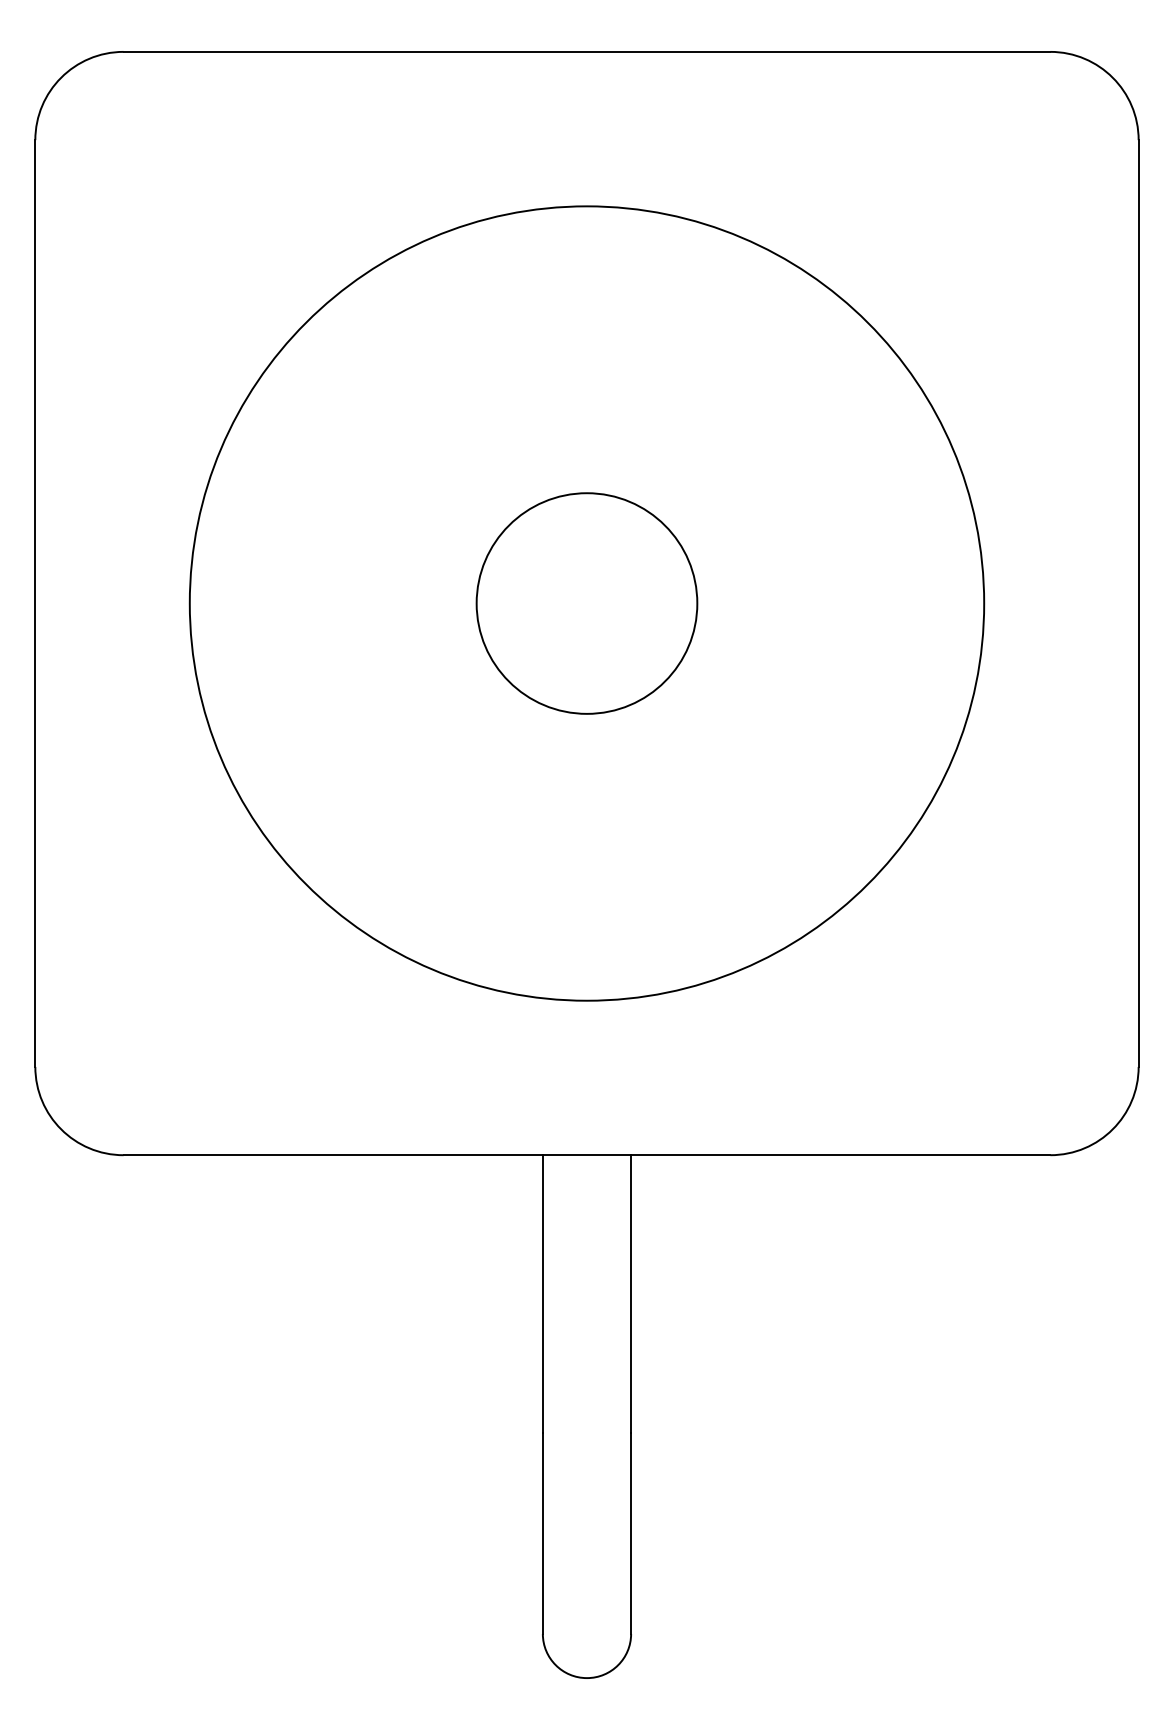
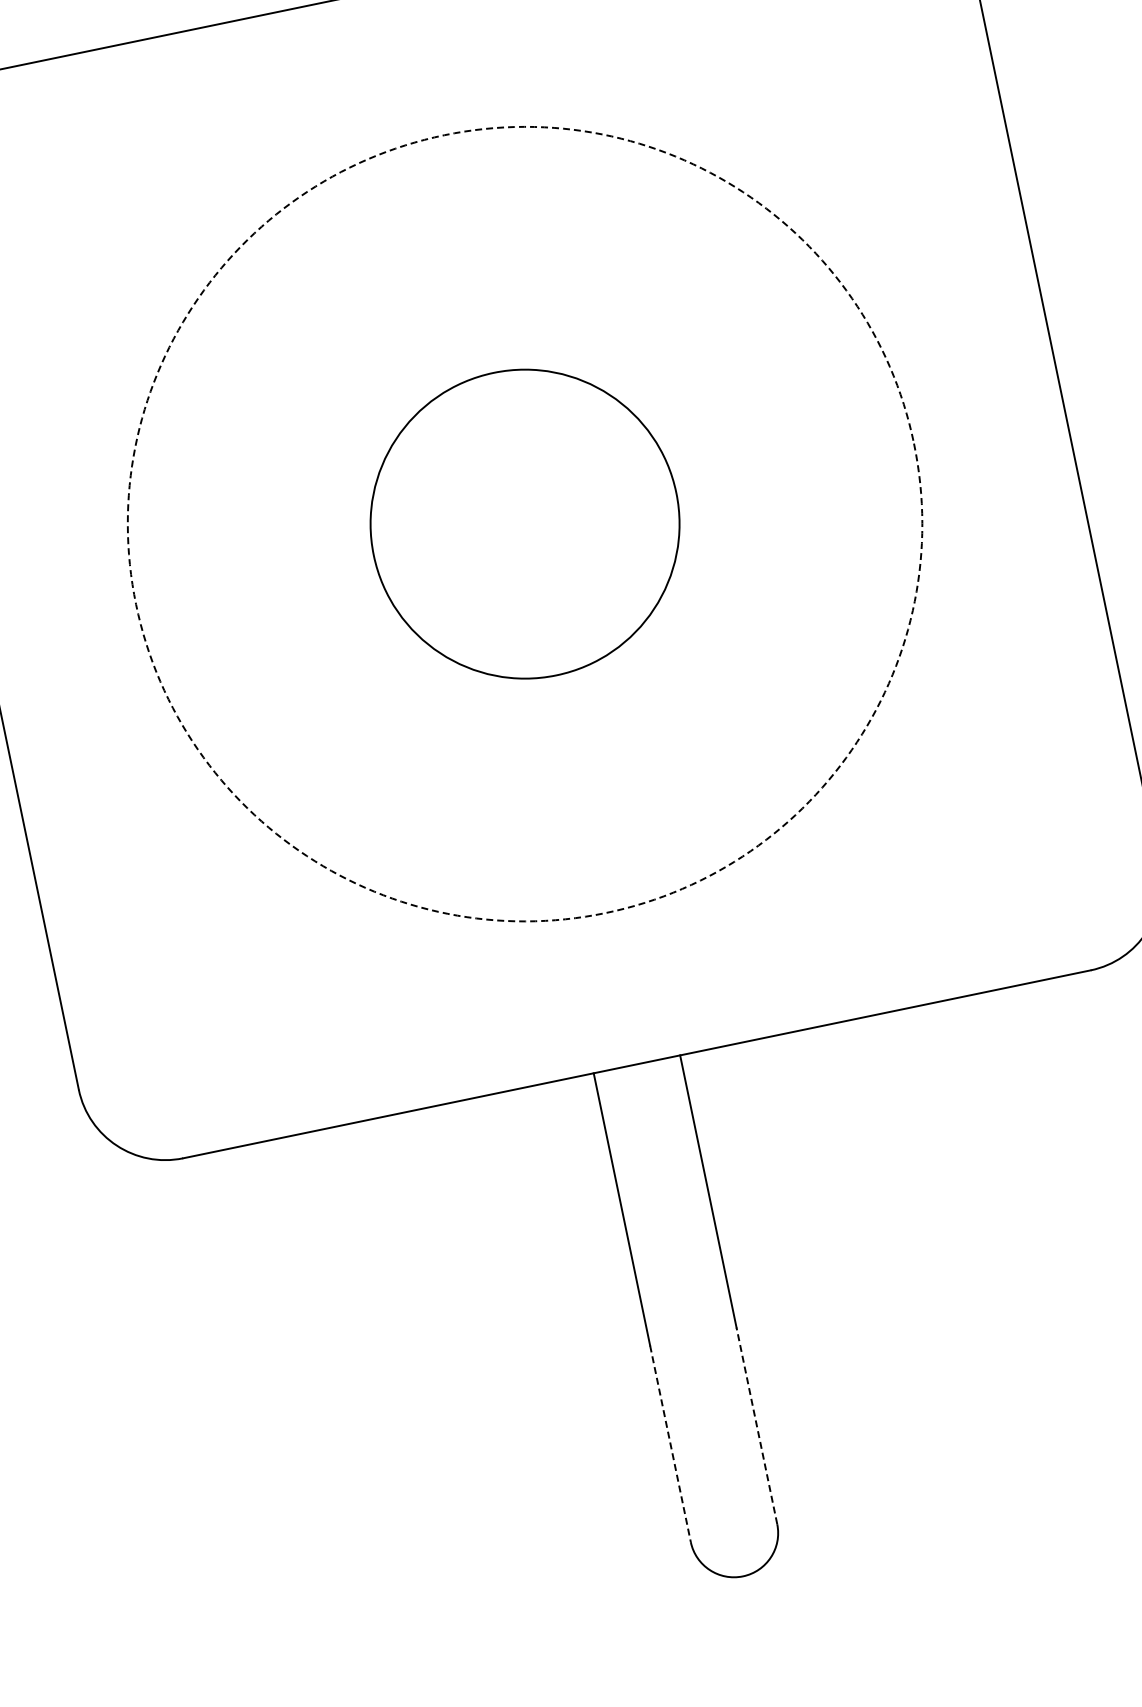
circle: (586, 603) -> (524, 524), size x1.4
circle: (586, 603) -> (524, 524), solid -> dashed
line: (631, 1533) -> (757, 1425), solid -> dashed
line: (542, 1534) -> (670, 1444), solid -> dashed

